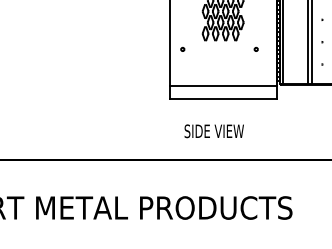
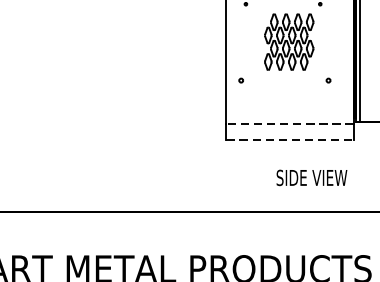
line: (223, 85) -> (289, 123), solid -> dashed
line: (223, 99) -> (289, 140), solid -> dashed
text: (213, 131) -> (311, 178), moved

